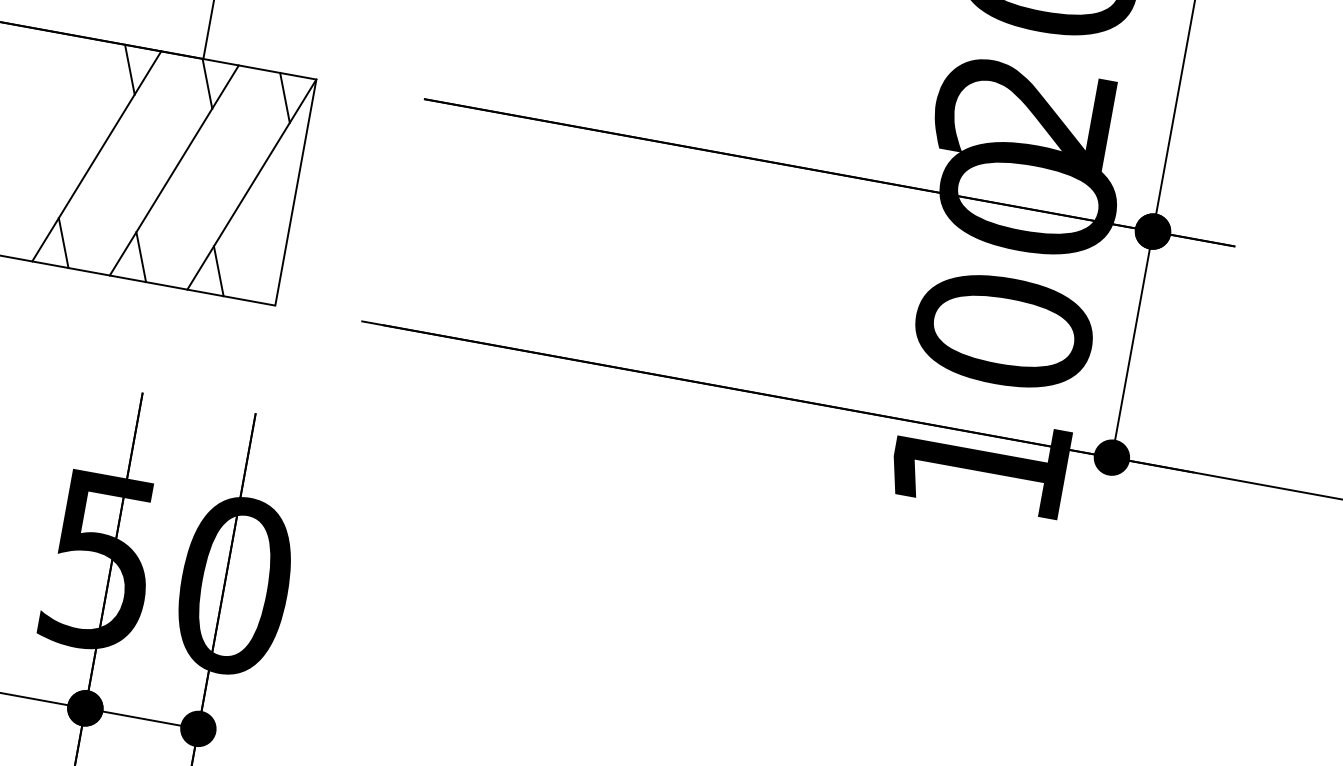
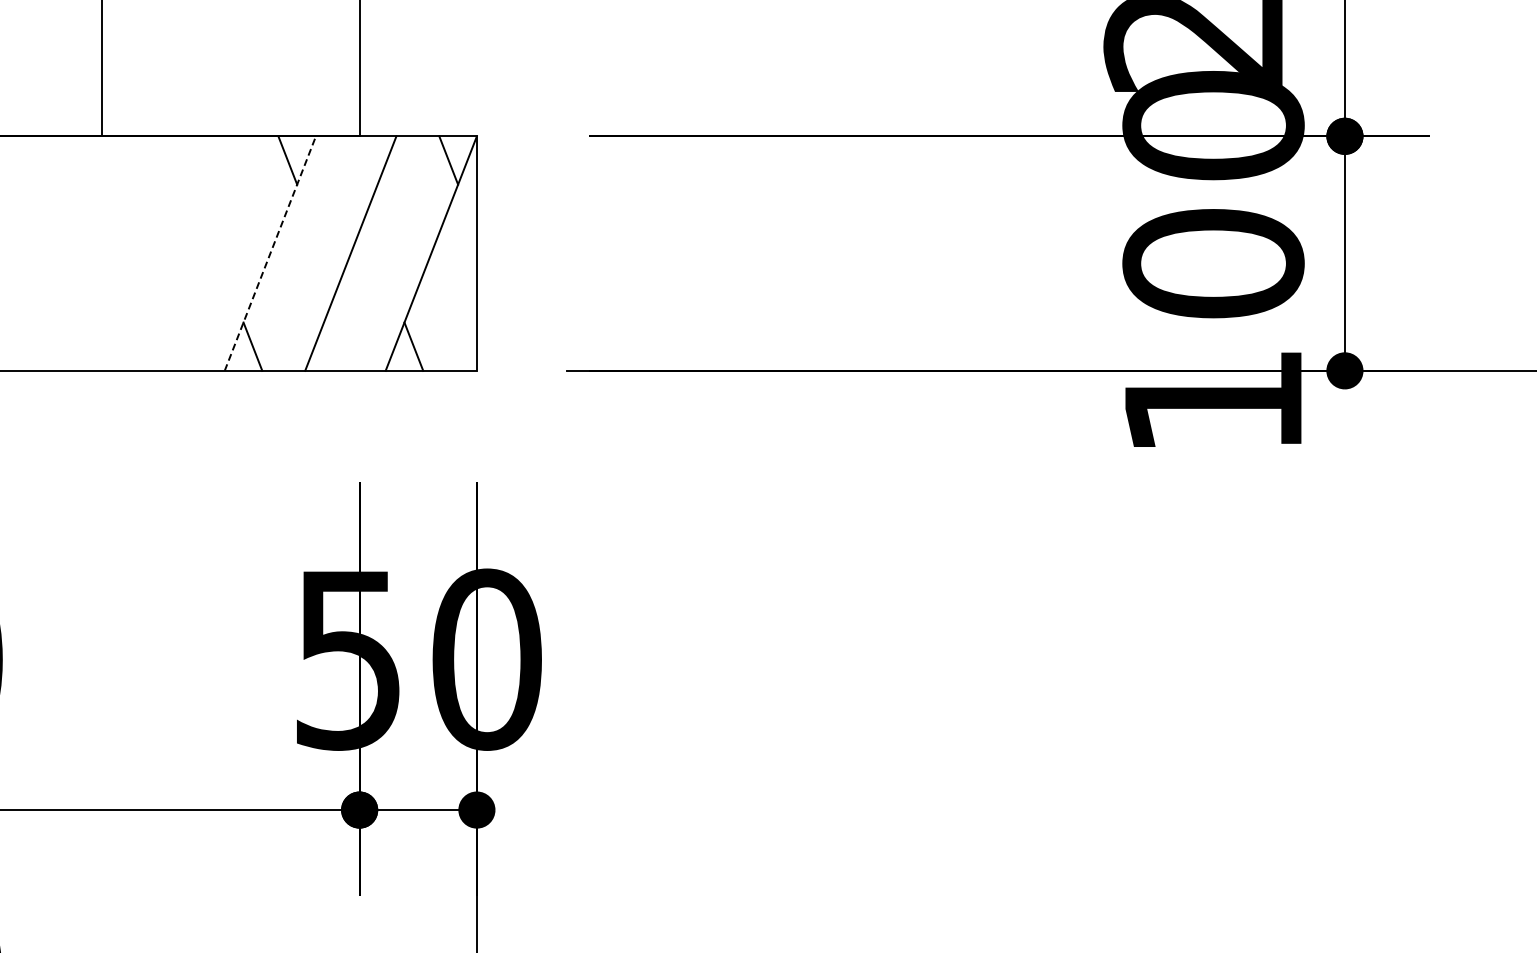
line: (206, 83) -> (367, 160), removed
line: (96, 156) -> (270, 253), solid -> dashed
line: (141, 256) -> (333, 346), removed

